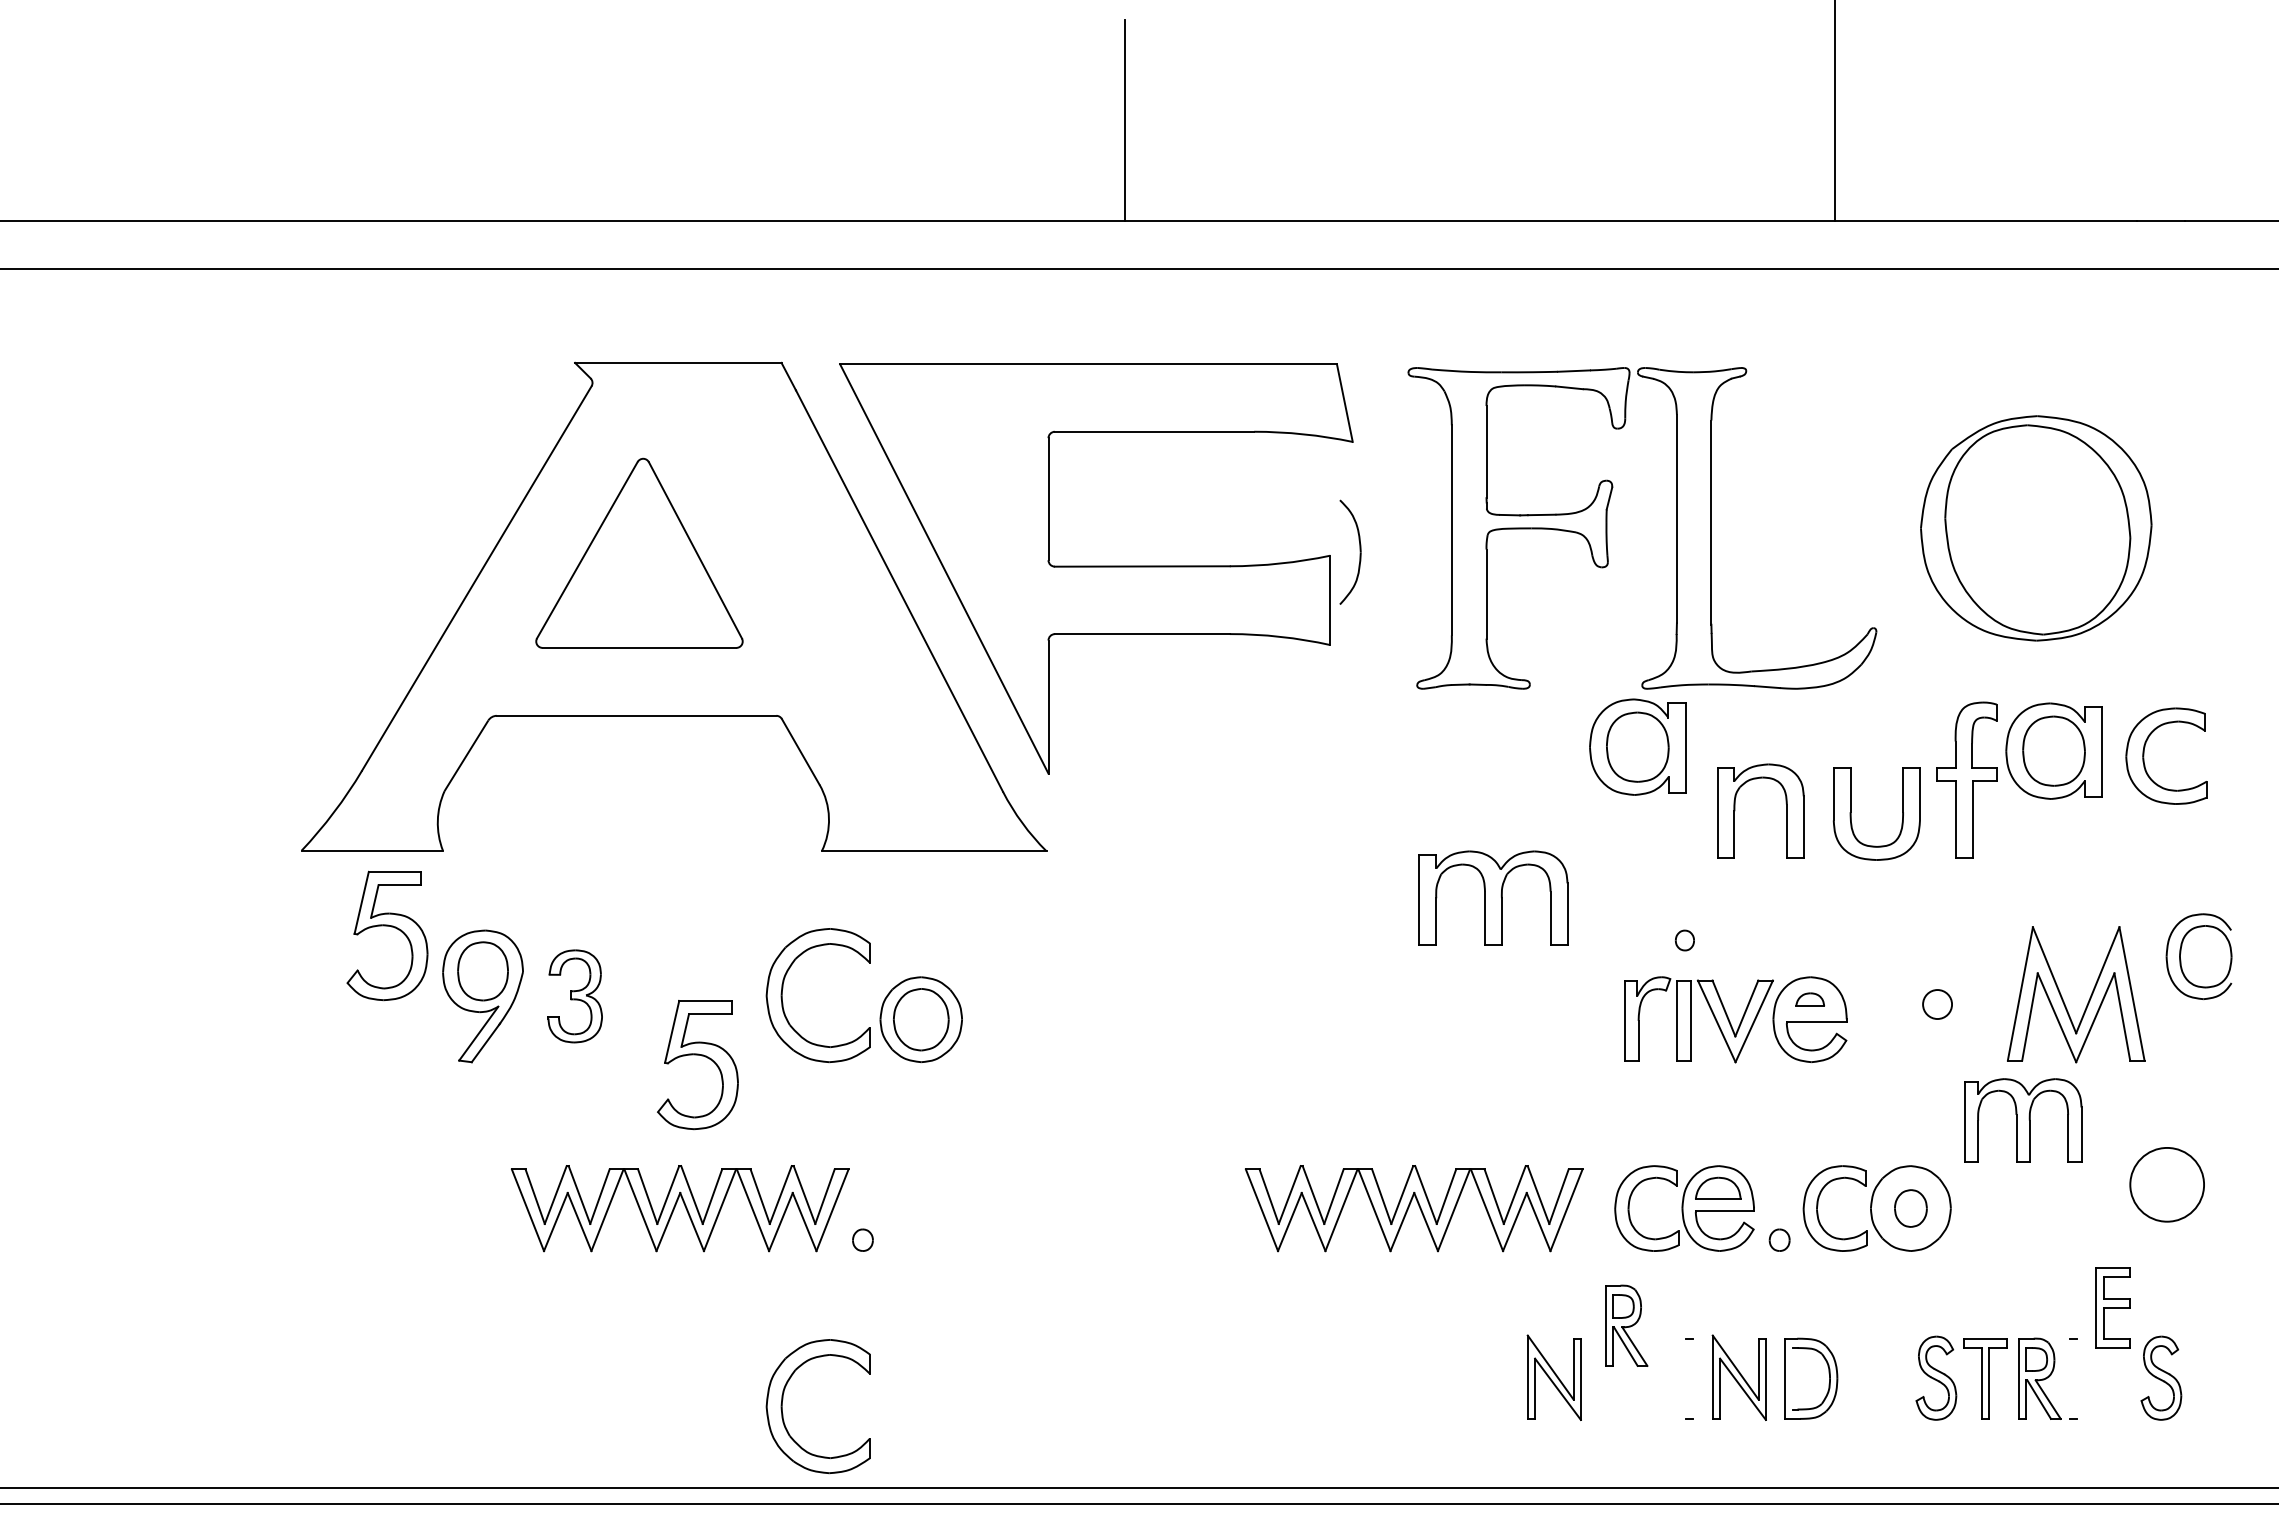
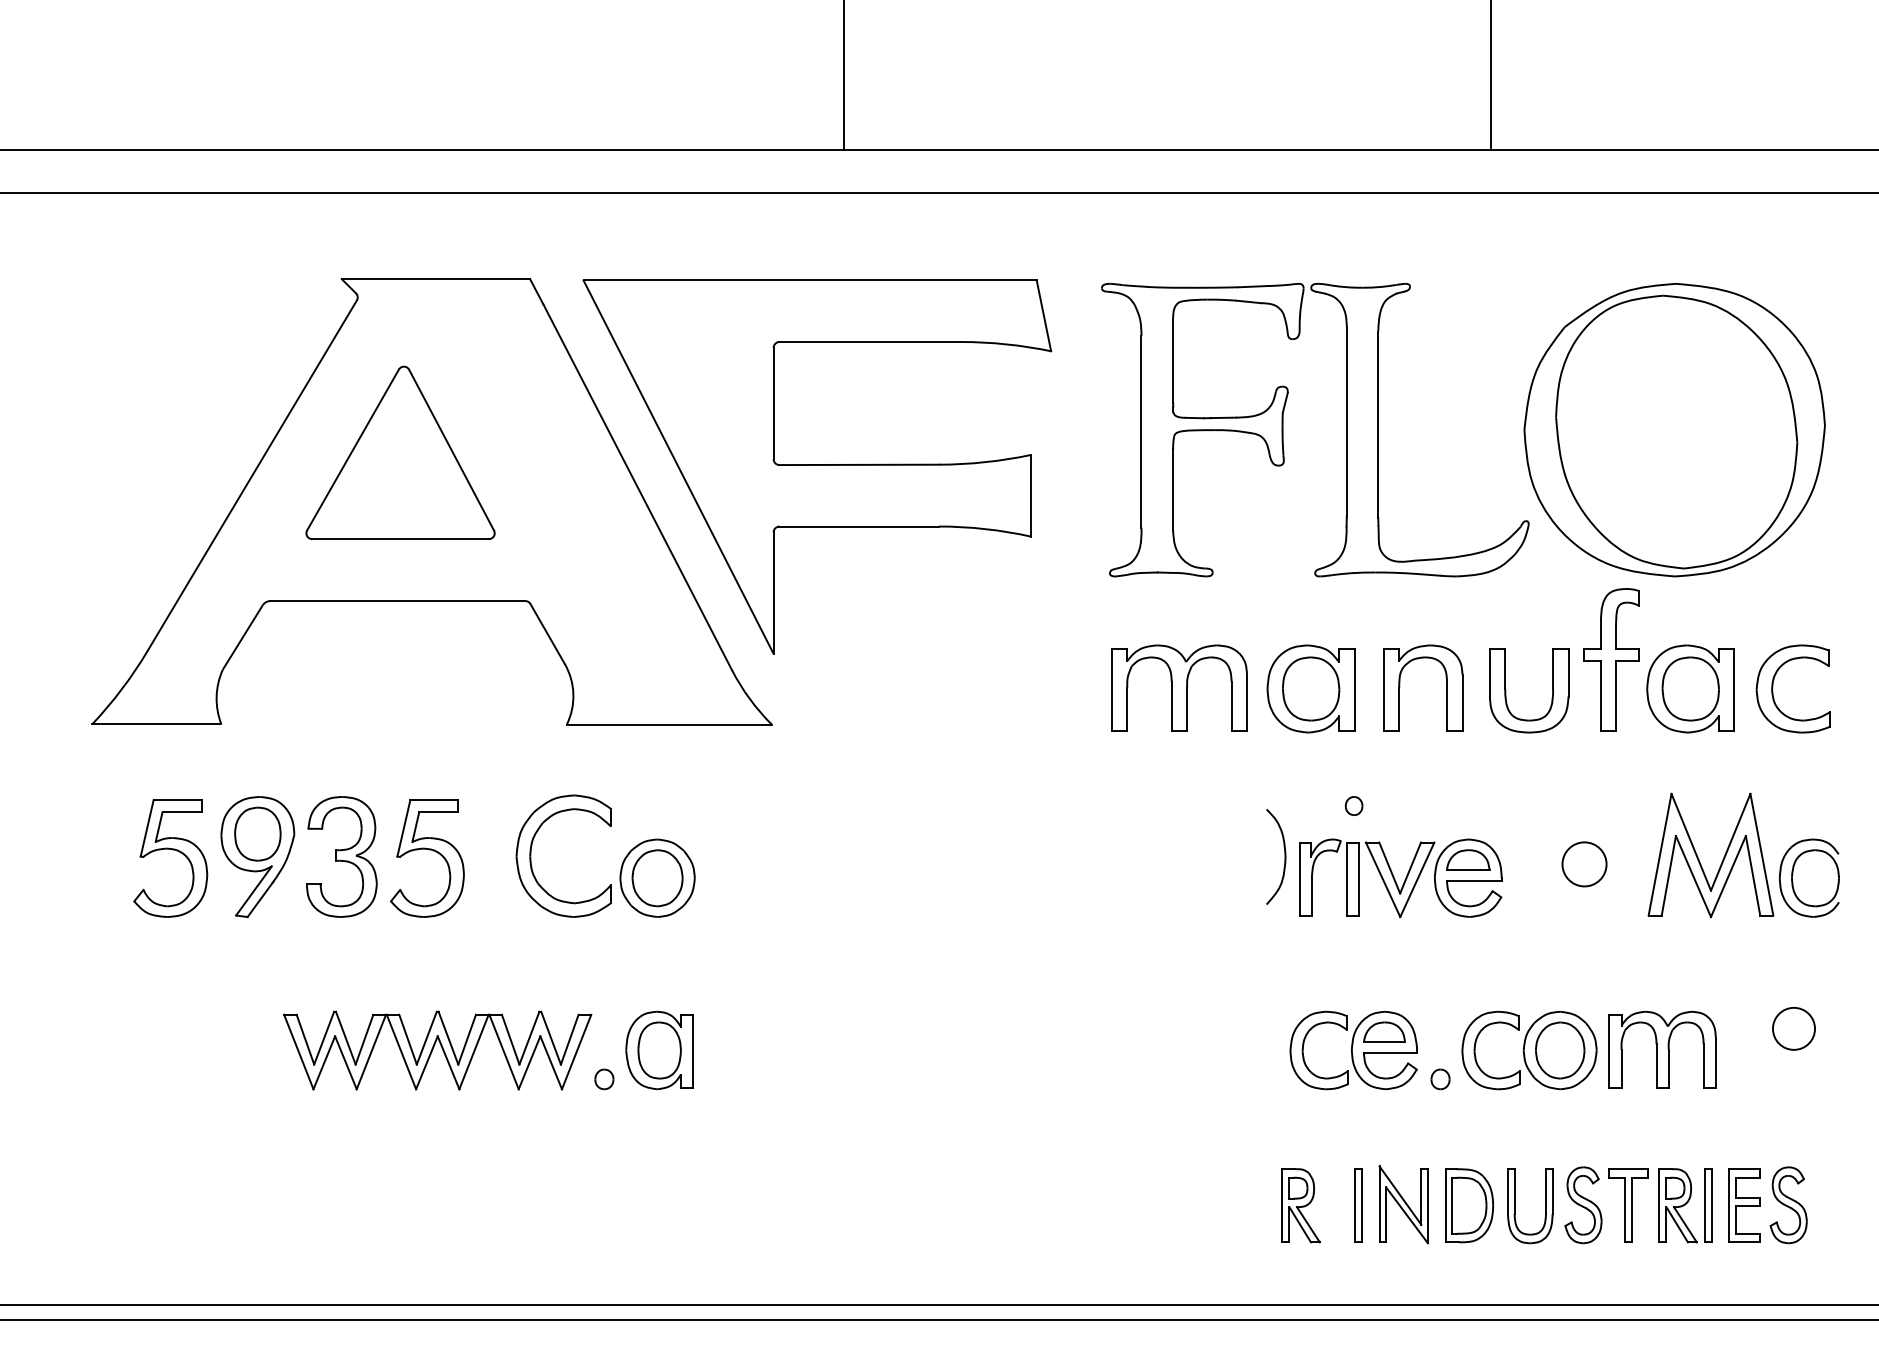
part: (2035, 528) -> (1673, 430), size x1.43
part: (1359, 551) -> (1284, 856), moved
part: (1637, 746) -> (1310, 688), moved
part: (2053, 750) -> (1690, 688), moved
part: (2144, 755) -> (1773, 688), moved
part: (1493, 897) -> (1179, 687), moved
part: (391, 927) -> (174, 850), moved
part: (2198, 956) -> (1808, 878), moved
part: (575, 996) -> (342, 857), size x1.43
part: (1810, 999) -> (1468, 859), size x1.67
circle: (1937, 1004) -> (1584, 864), size x1.67
part: (701, 1056) -> (430, 850), moved
part: (2023, 1120) -> (1662, 1049), moved
circle: (2167, 1184) -> (1794, 1028), size x0.62
part: (923, 1208) -> (659, 1050), added
part: (1413, 1208) -> (1106, 1050), removed
part: (1910, 1208) -> (1559, 1050), size x1.67
part: (2112, 1307) -> (1744, 1205), moved
part: (1626, 1325) -> (1300, 1205), moved
part: (1553, 1377) -> (1234, 1204), removed
line: (1686, 1378) -> (1355, 1205), added
line: (1693, 1378) -> (1361, 1205), added
line: (1792, 1378) -> (1452, 1205), added
line: (2069, 1378) -> (1704, 1205), added
line: (2076, 1378) -> (1711, 1205), added
part: (1861, 1379) -> (1515, 1206), added
part: (783, 1399) -> (531, 1224), removed

